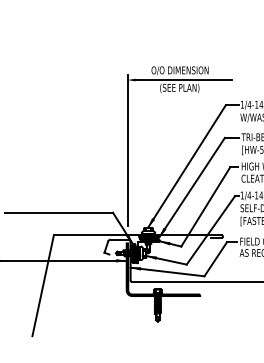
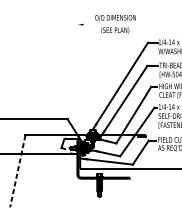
line: (183, 80) -> (117, 24), removed
line: (127, 149) -> (77, 74), removed
line: (43, 285) -> (18, 171), solid -> dashed

